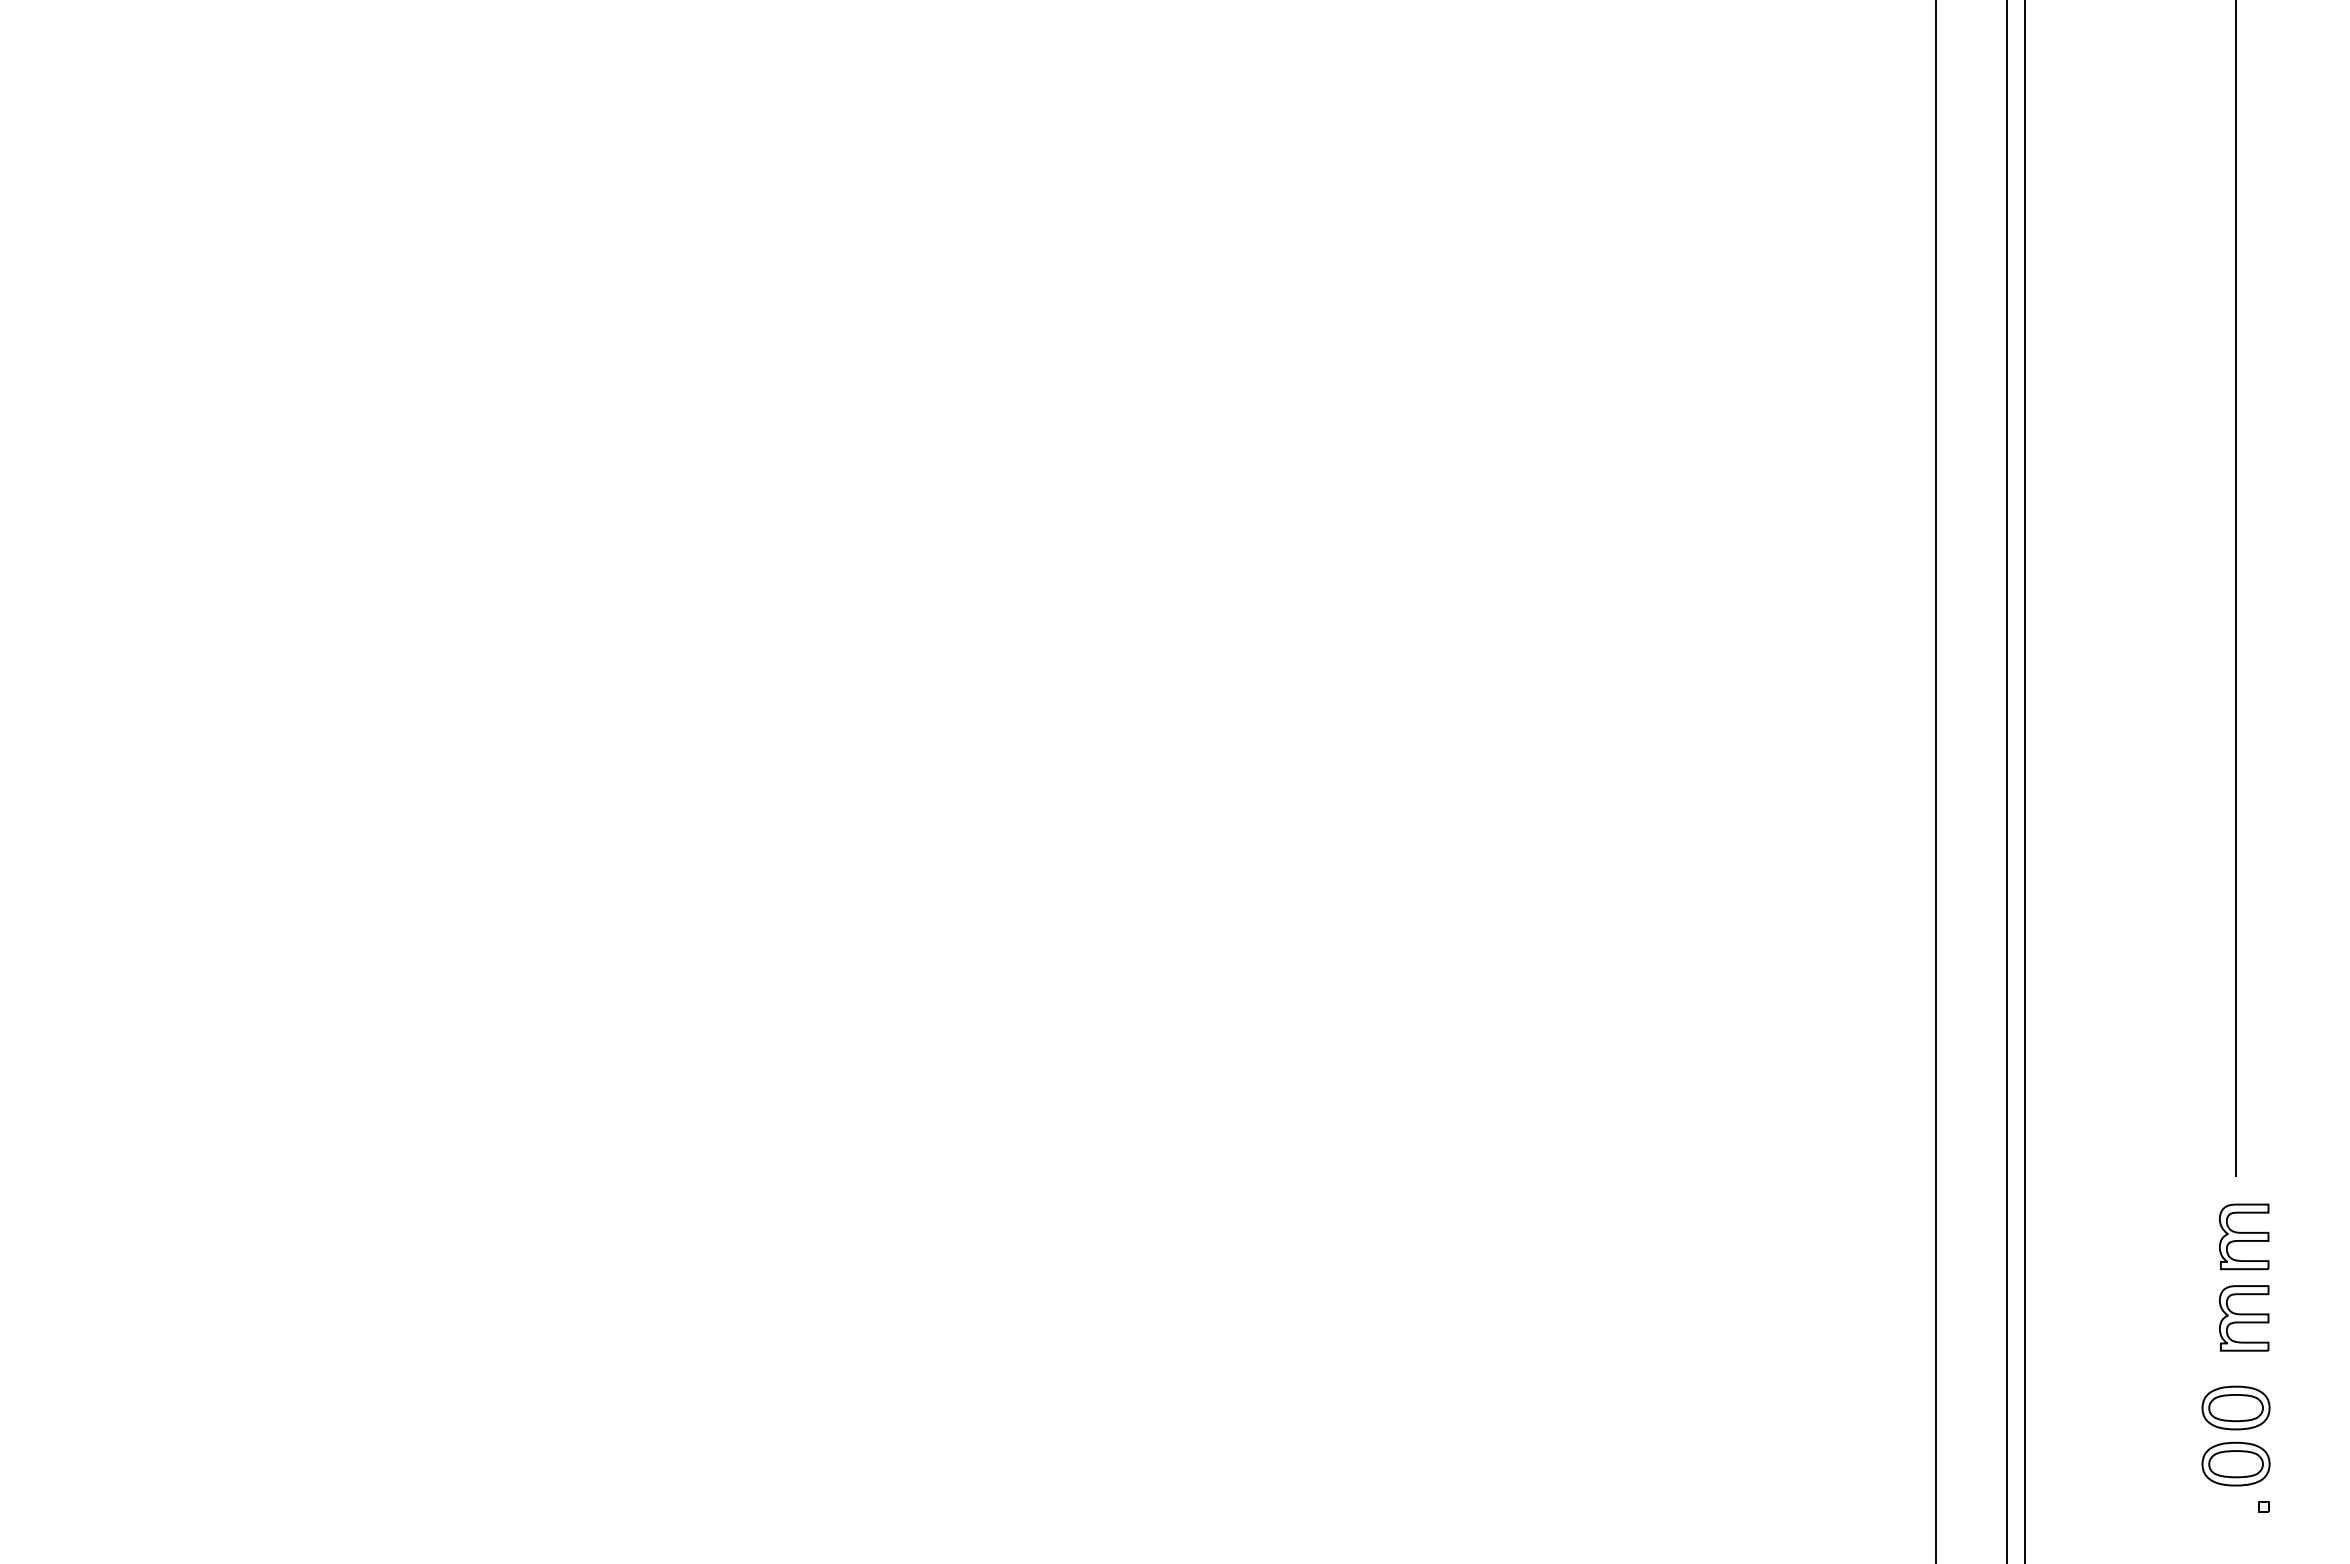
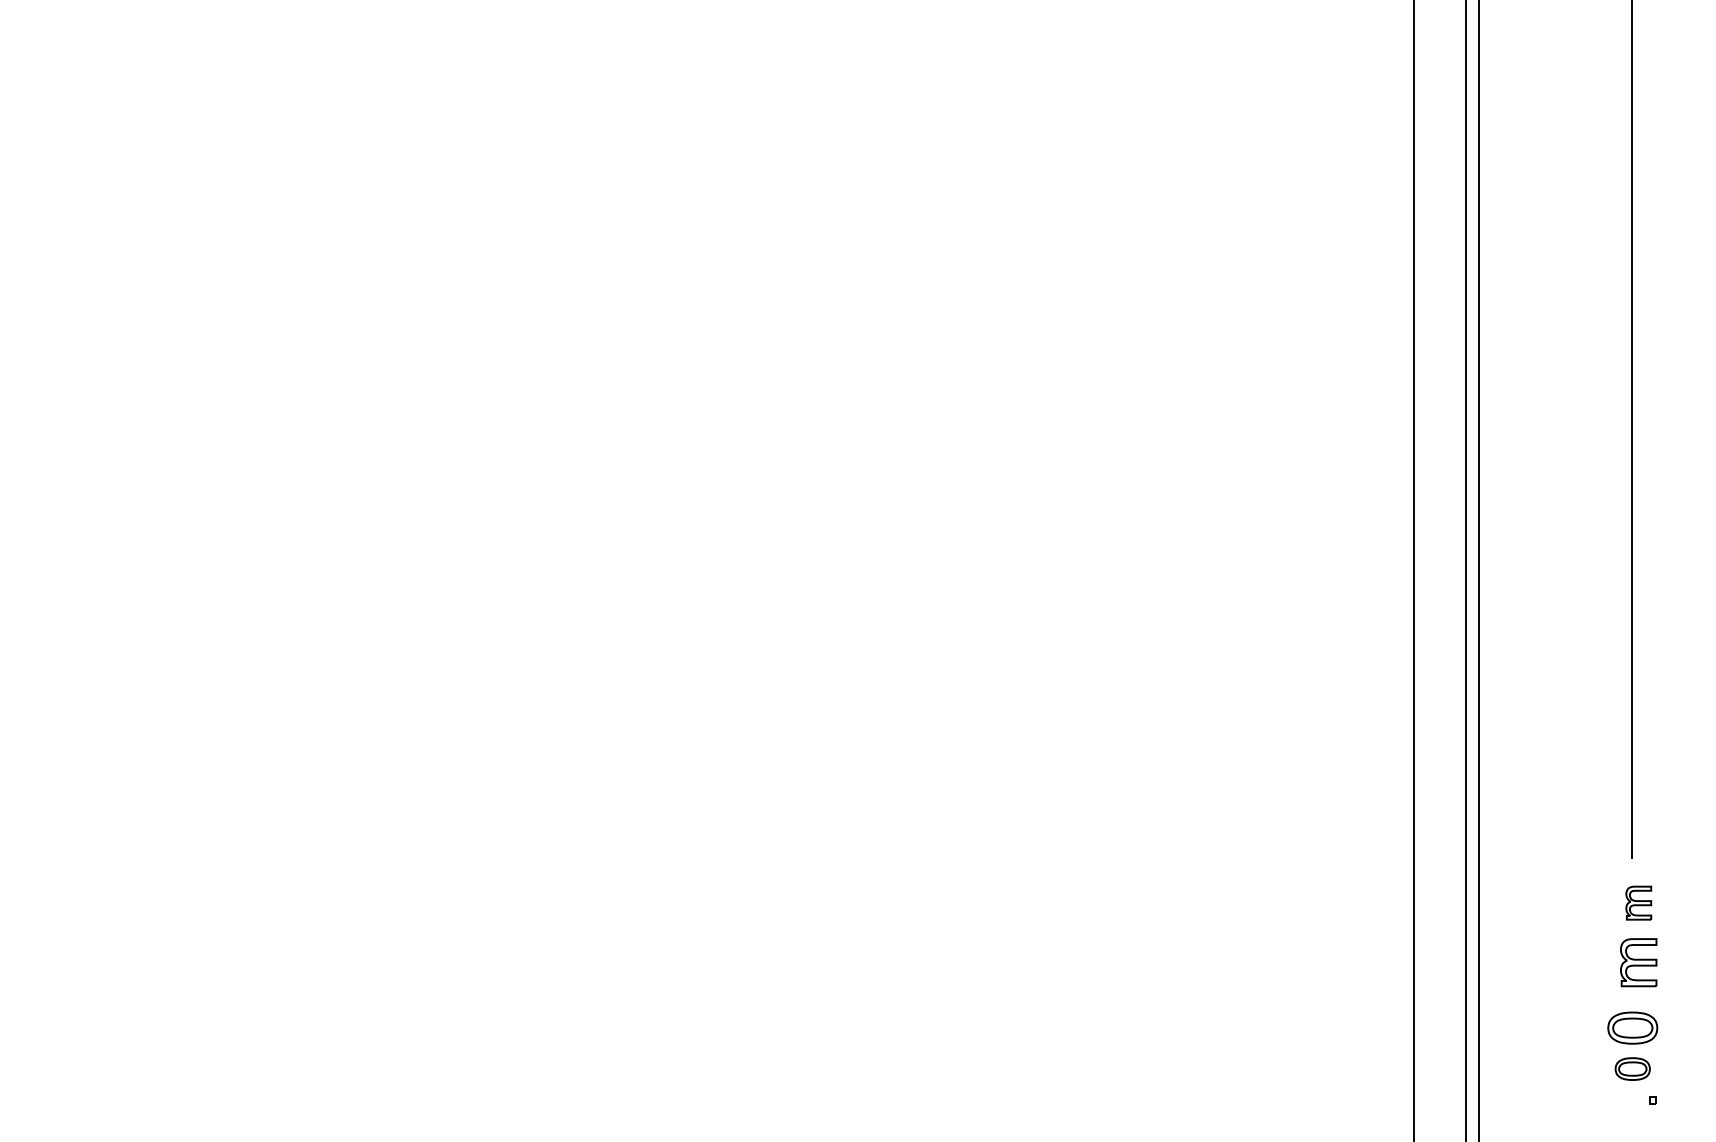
part: (2244, 1236) -> (1638, 902), size x0.7
part: (2235, 1463) -> (1632, 1068), size x0.7

